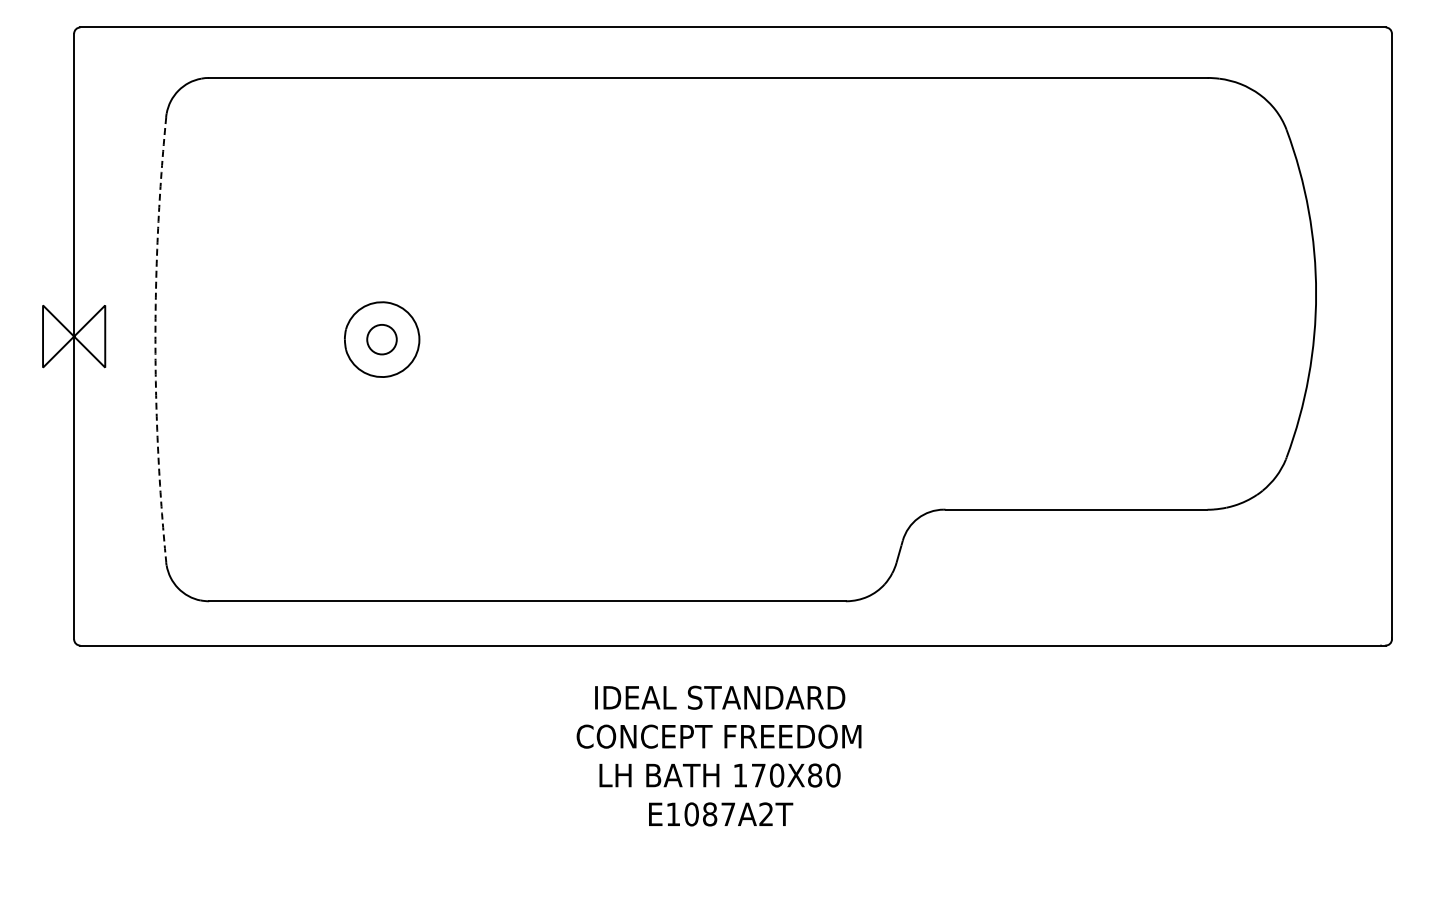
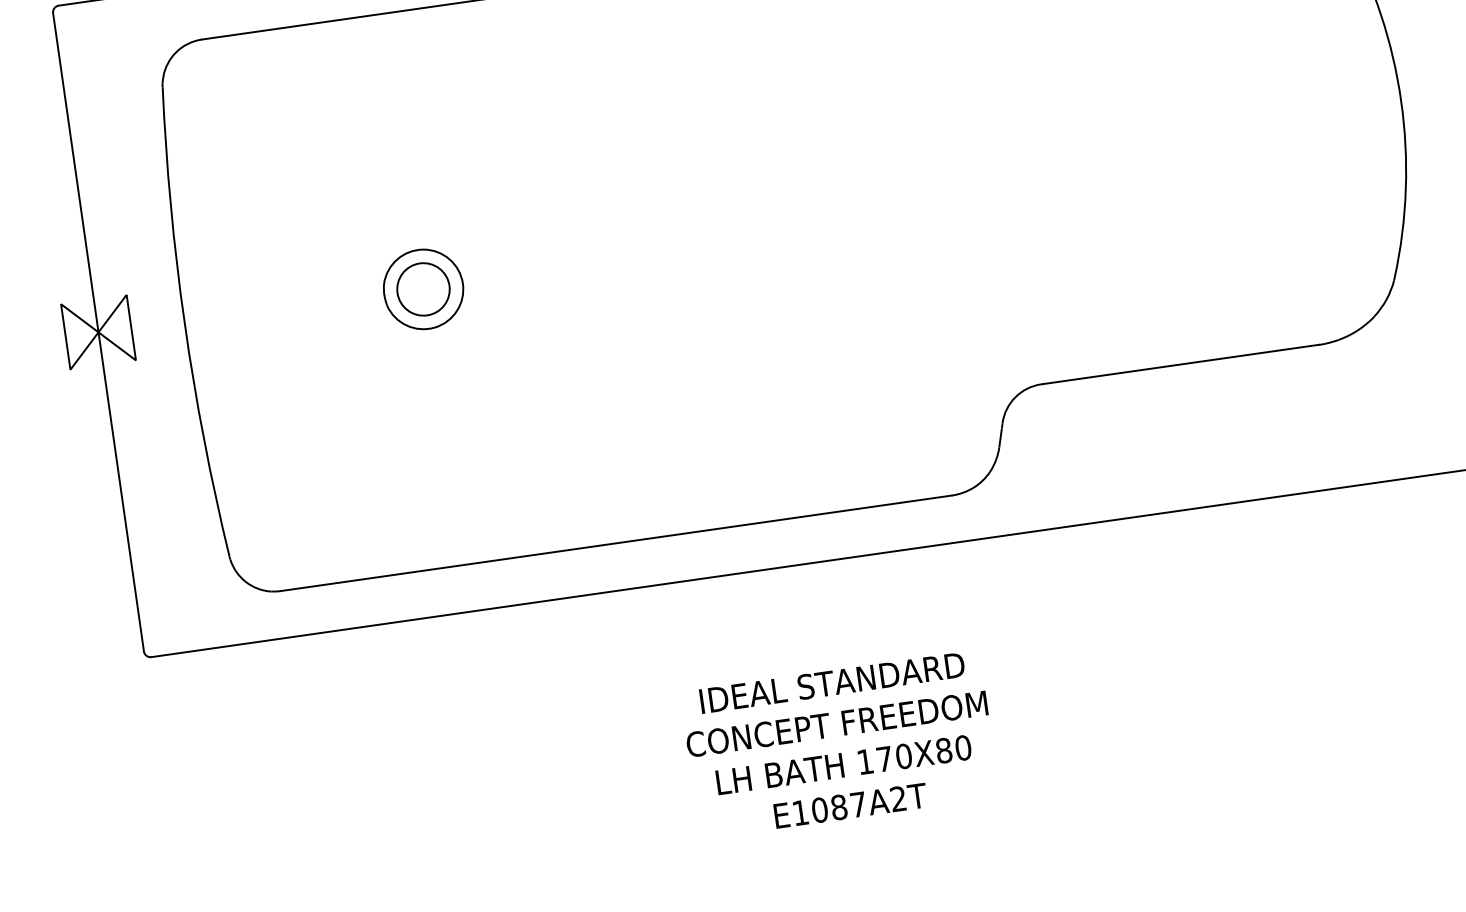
arc: (155, 339) -> (184, 323), dashed -> solid
circle: (381, 339) -> (422, 289), size x1.67
text: (718, 755) -> (839, 744), moved

